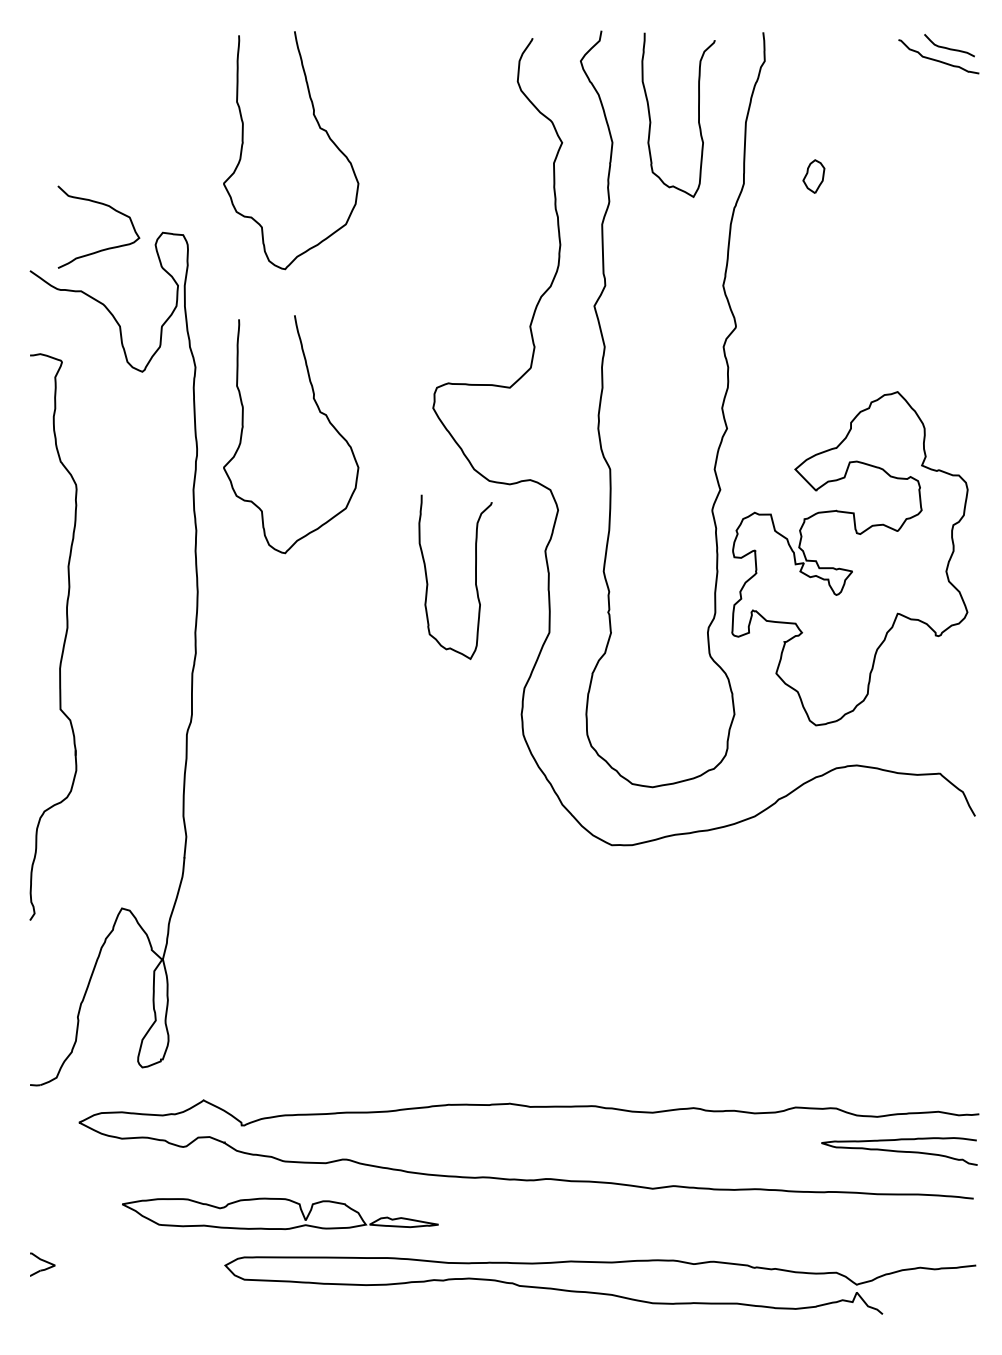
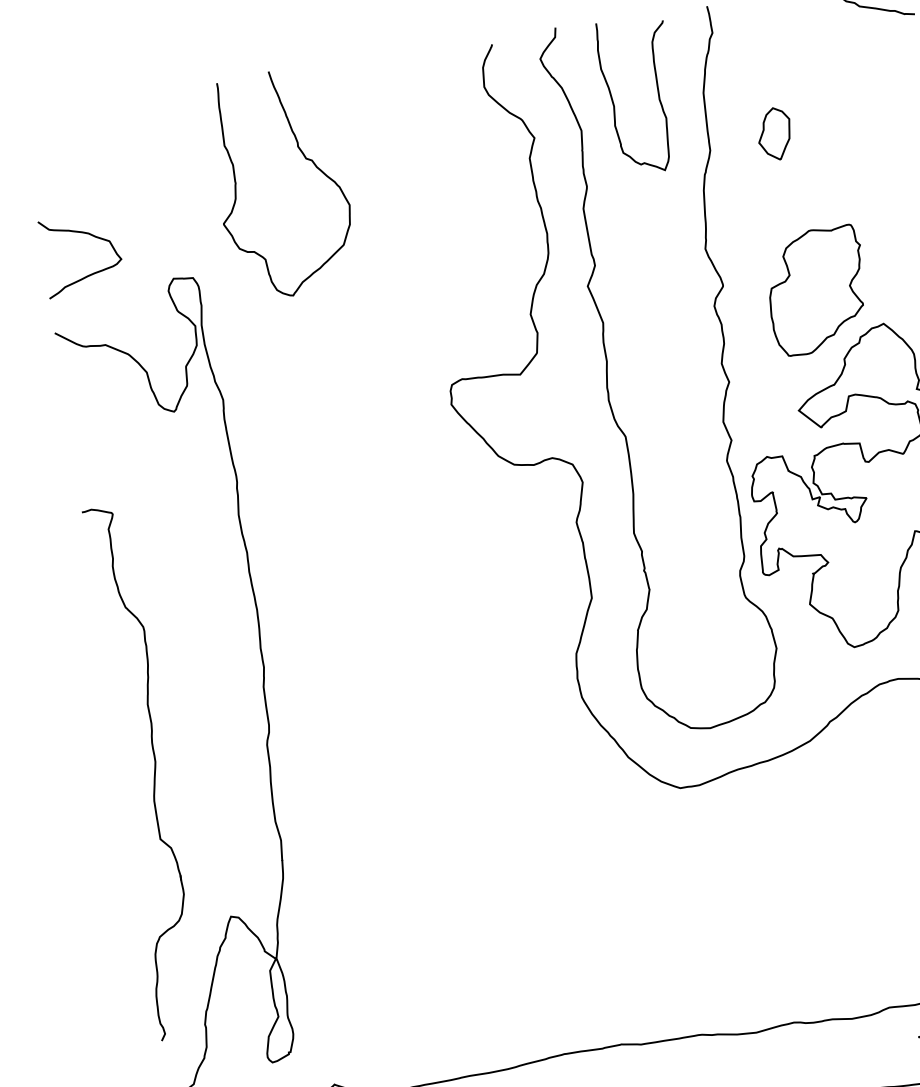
part: (813, 176) -> (774, 134), size x1.67
curve: (106, 206) -> (86, 234), moved
part: (833, 347) -> (817, 291), added
curve: (319, 412) -> (345, 424), removed
curve: (475, 576) -> (514, 556), removed
part: (64, 637) -> (154, 771), moved

